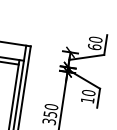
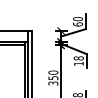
text: (88, 93) -> (78, 58), 10 -> 18

